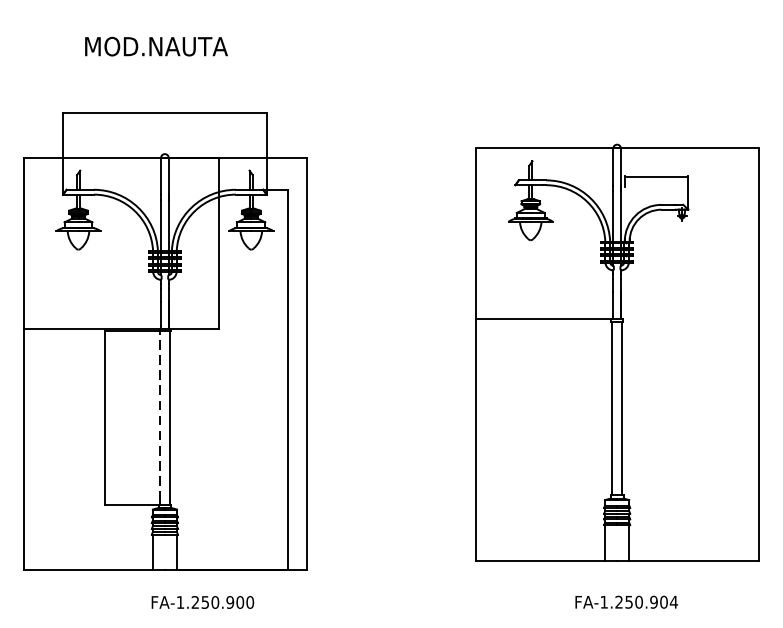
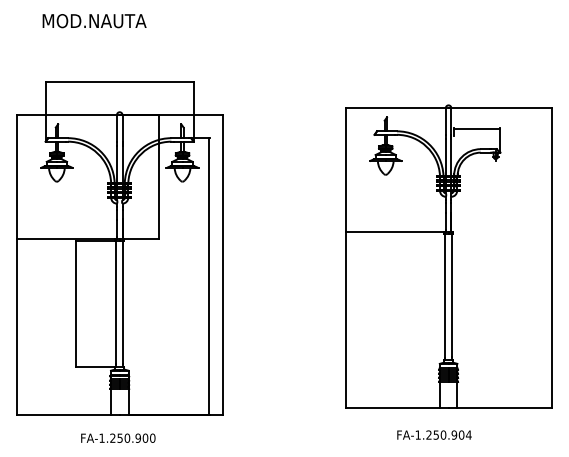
text: (156, 47) -> (94, 21), moved
line: (160, 415) -> (116, 302), dashed -> solid
text: (203, 601) -> (118, 437), moved
text: (626, 601) -> (434, 434), moved

